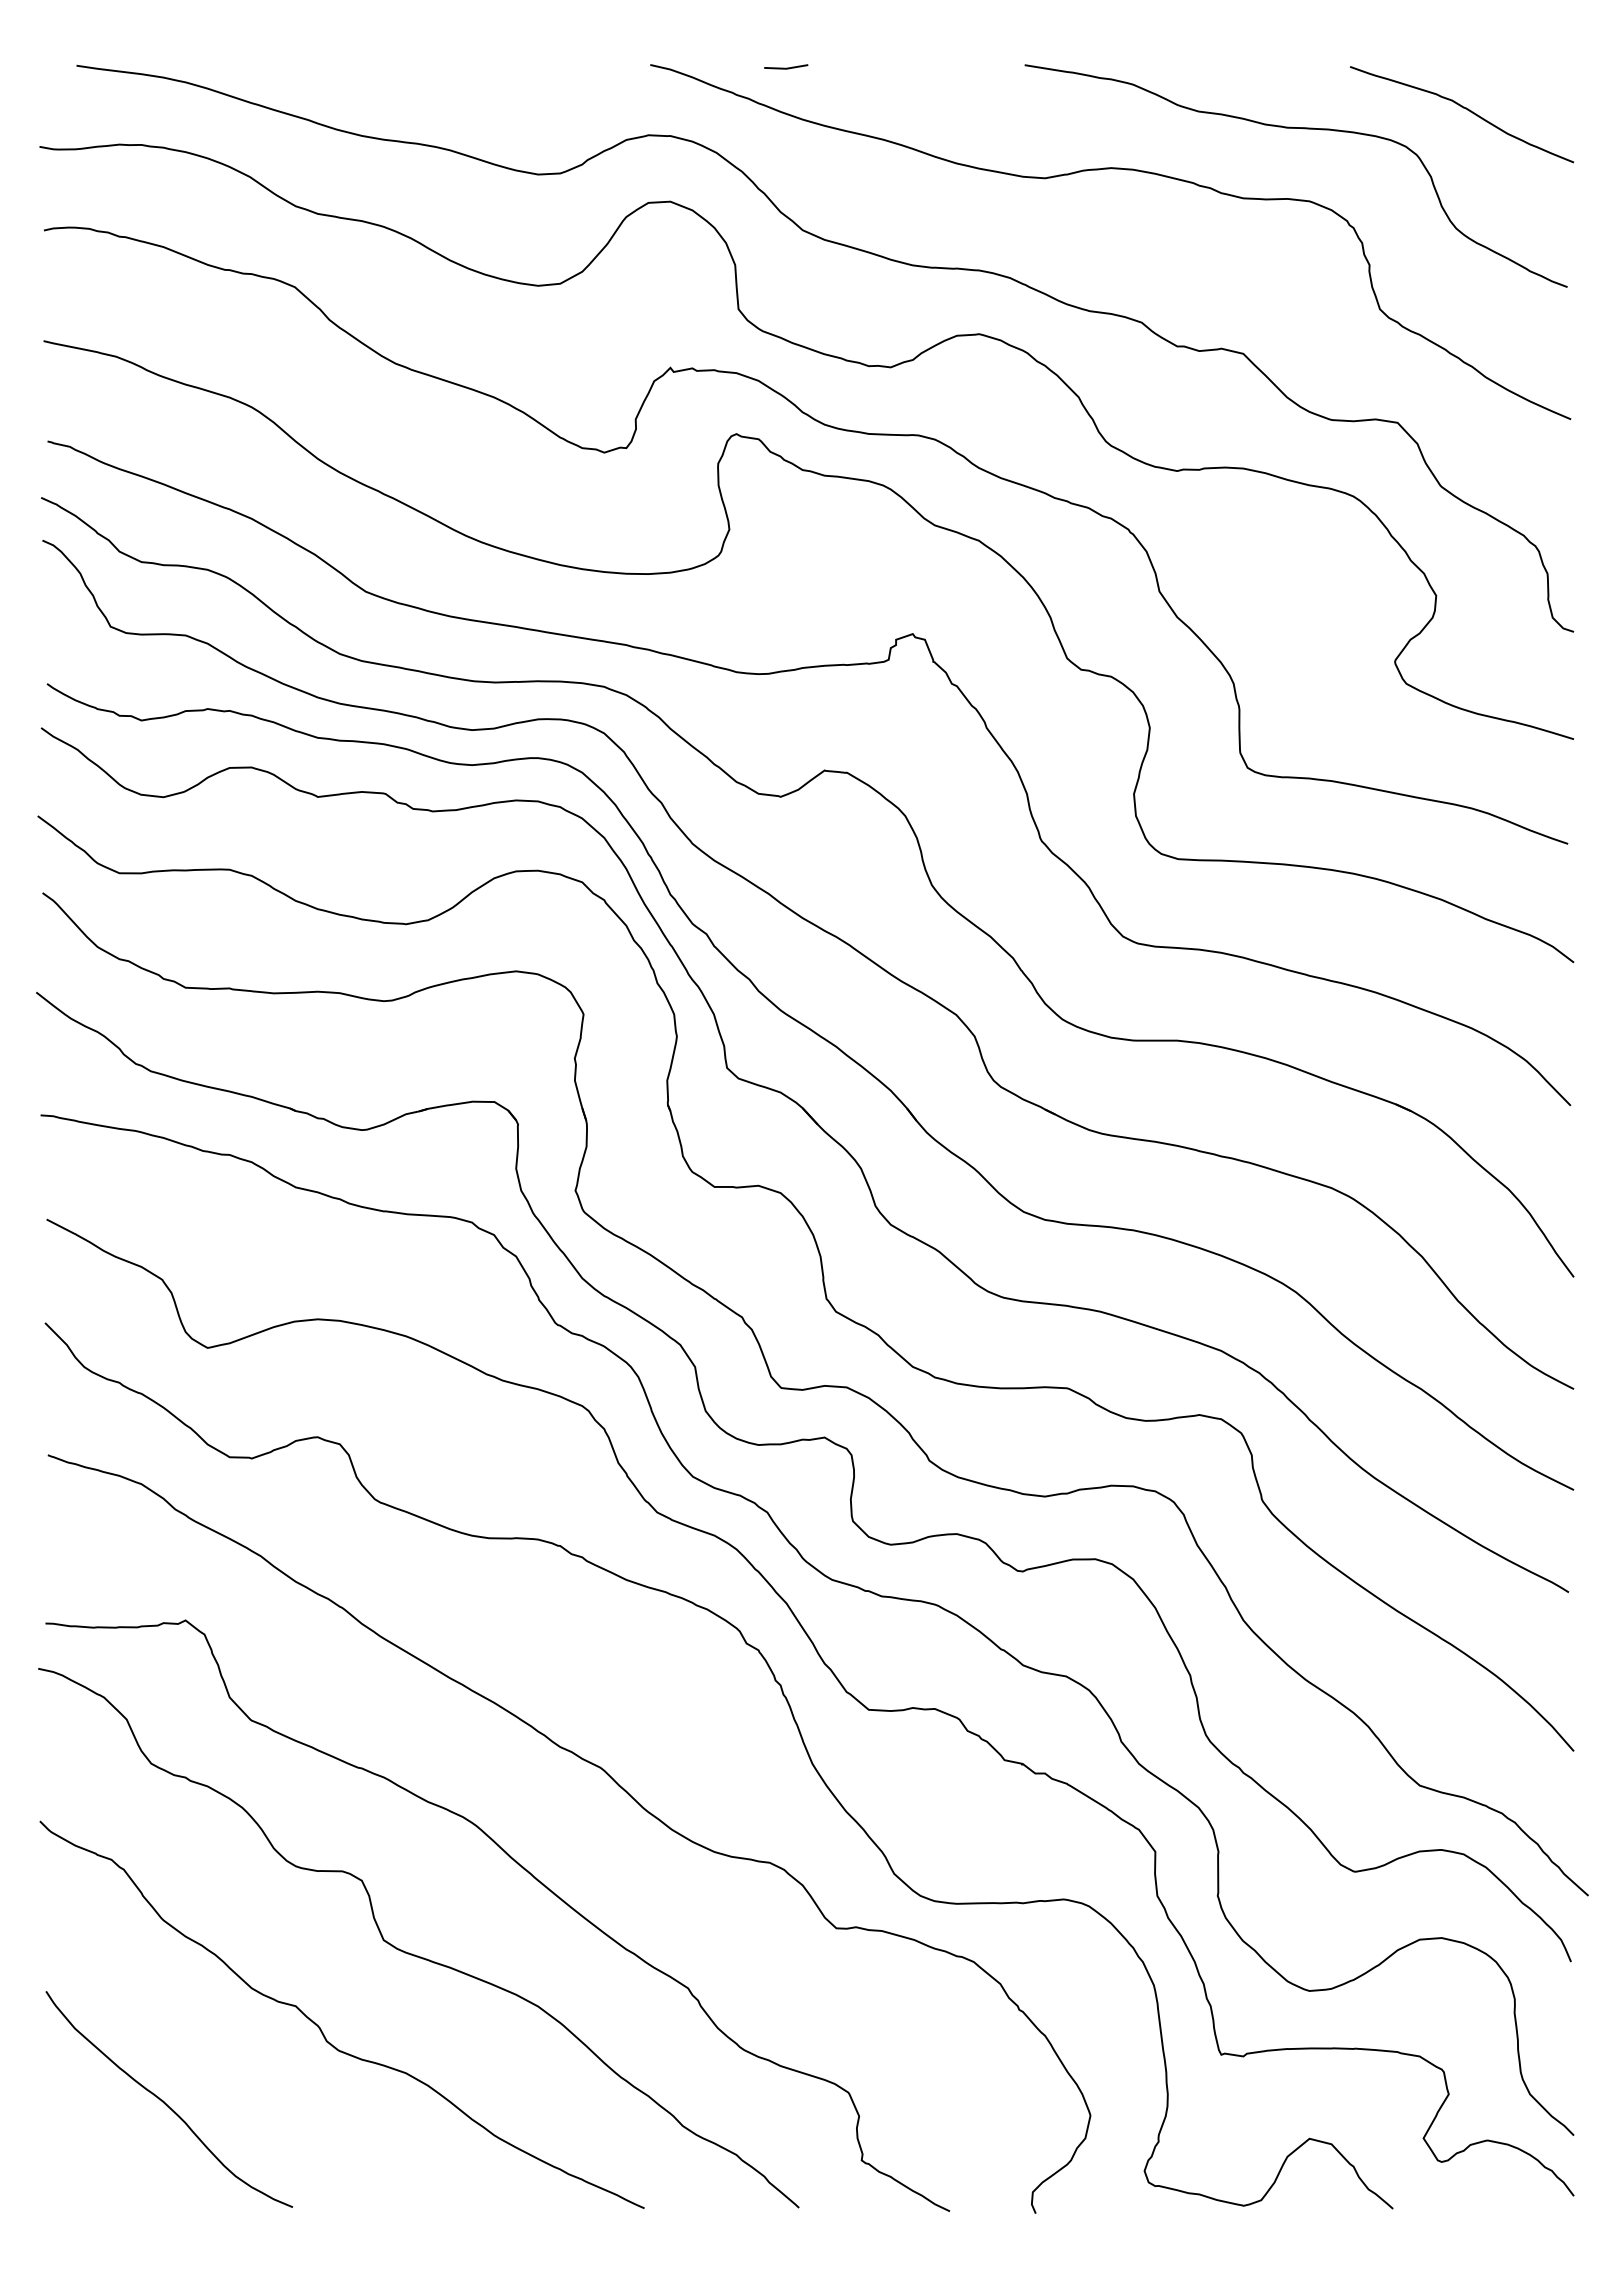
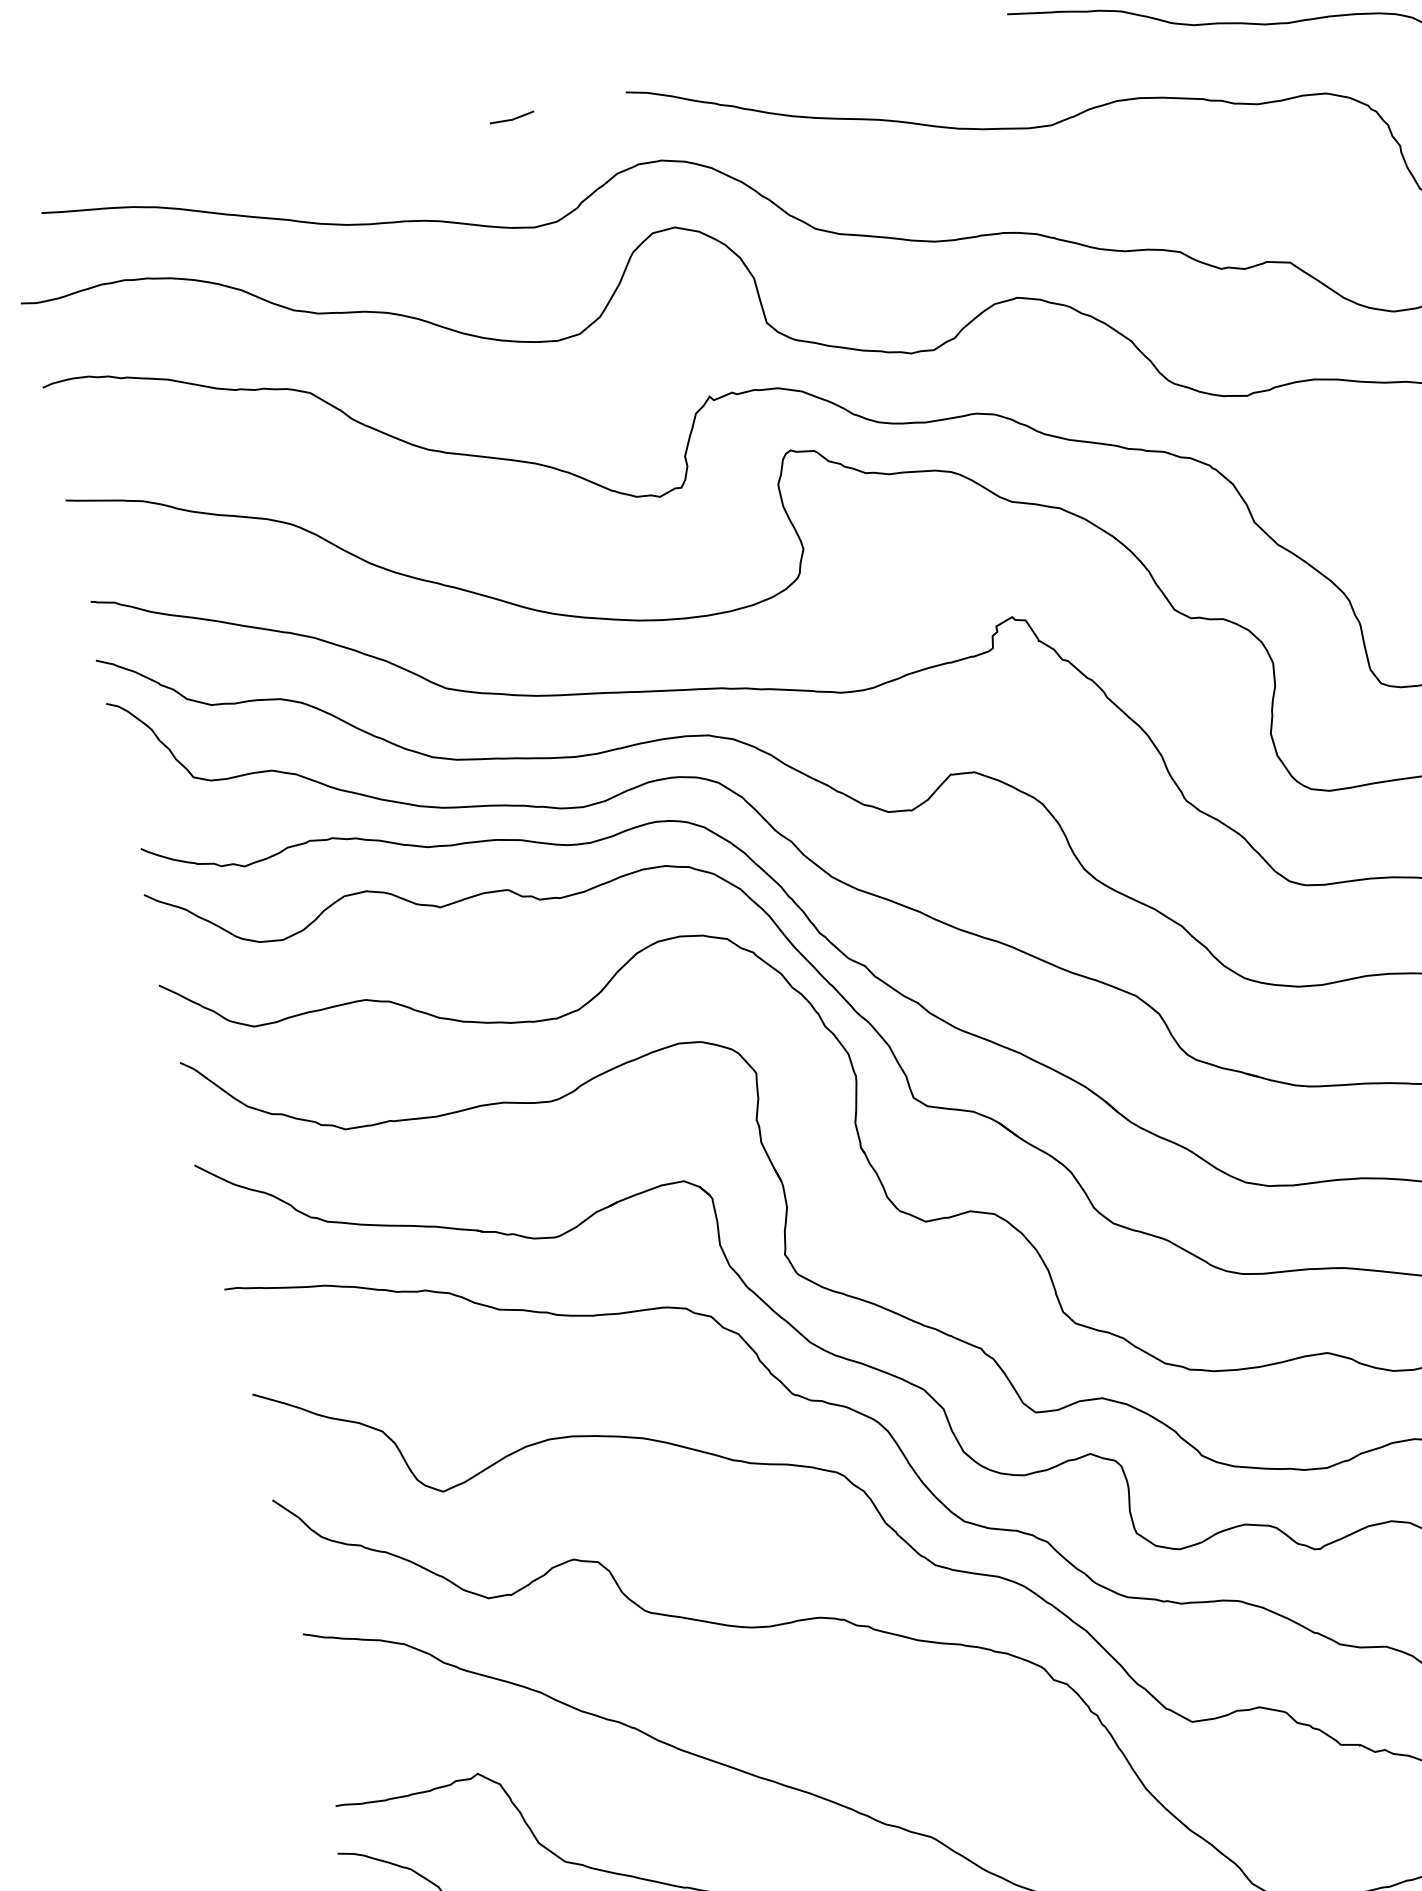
line: (786, 67) -> (512, 118), moved

